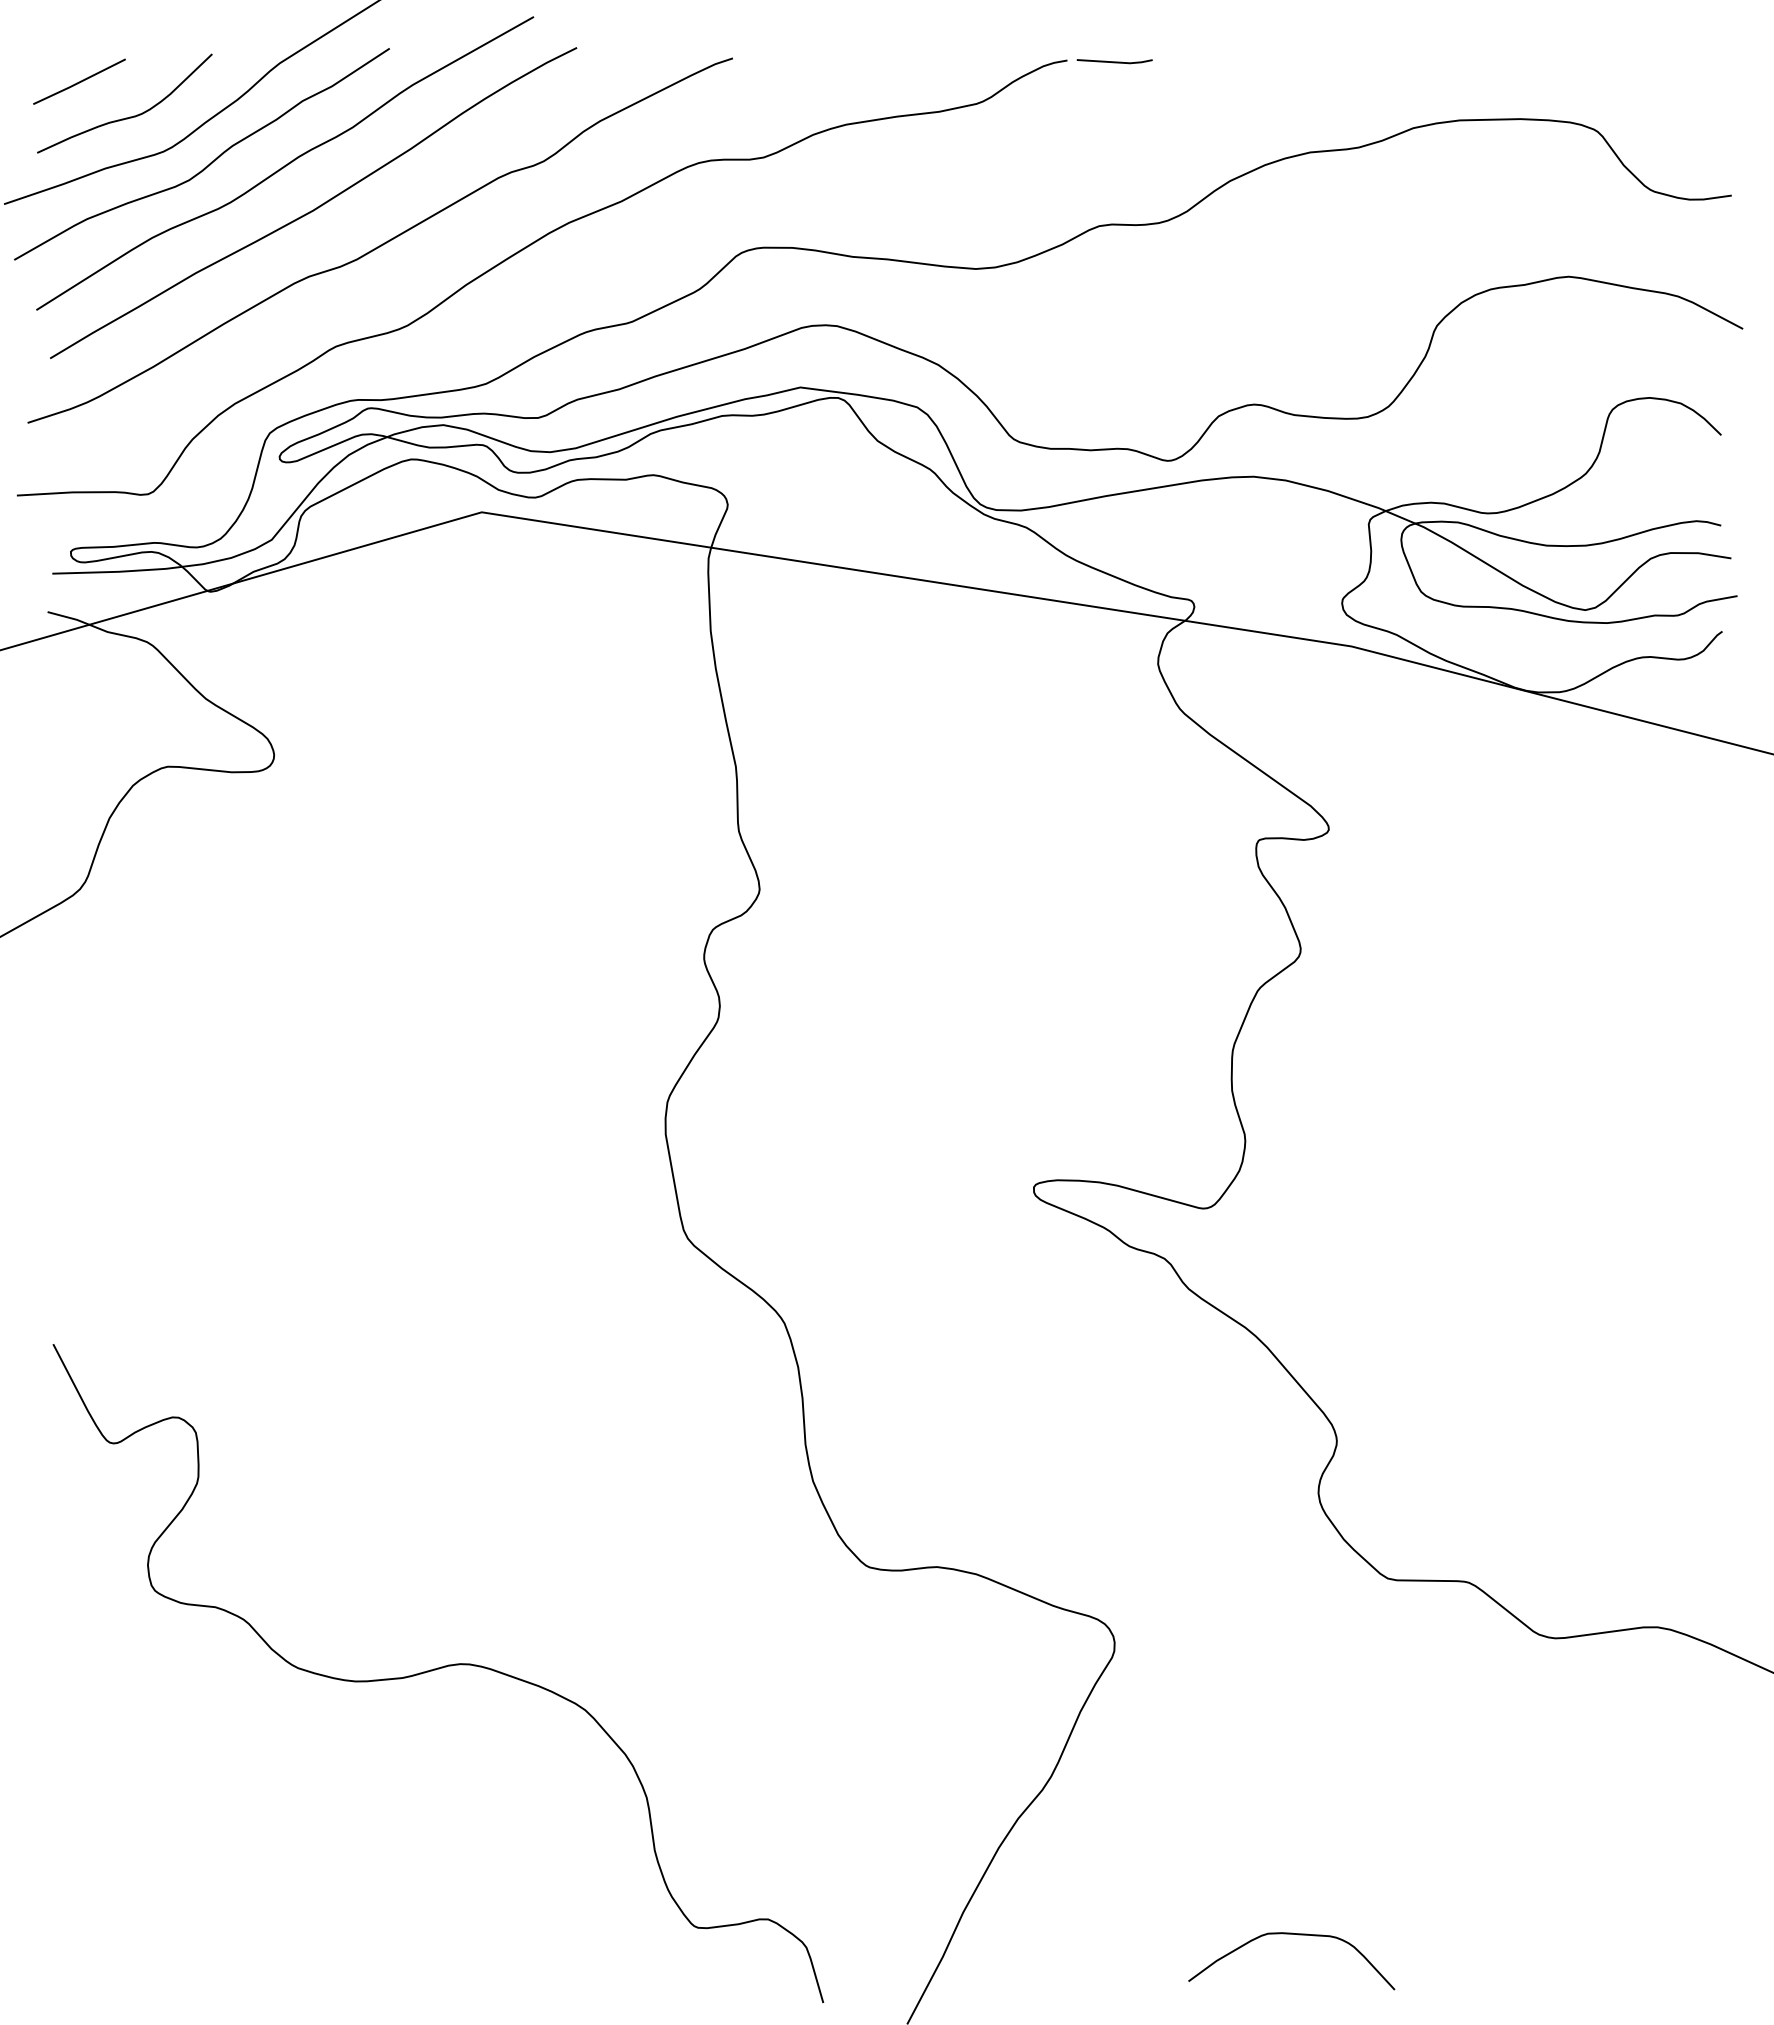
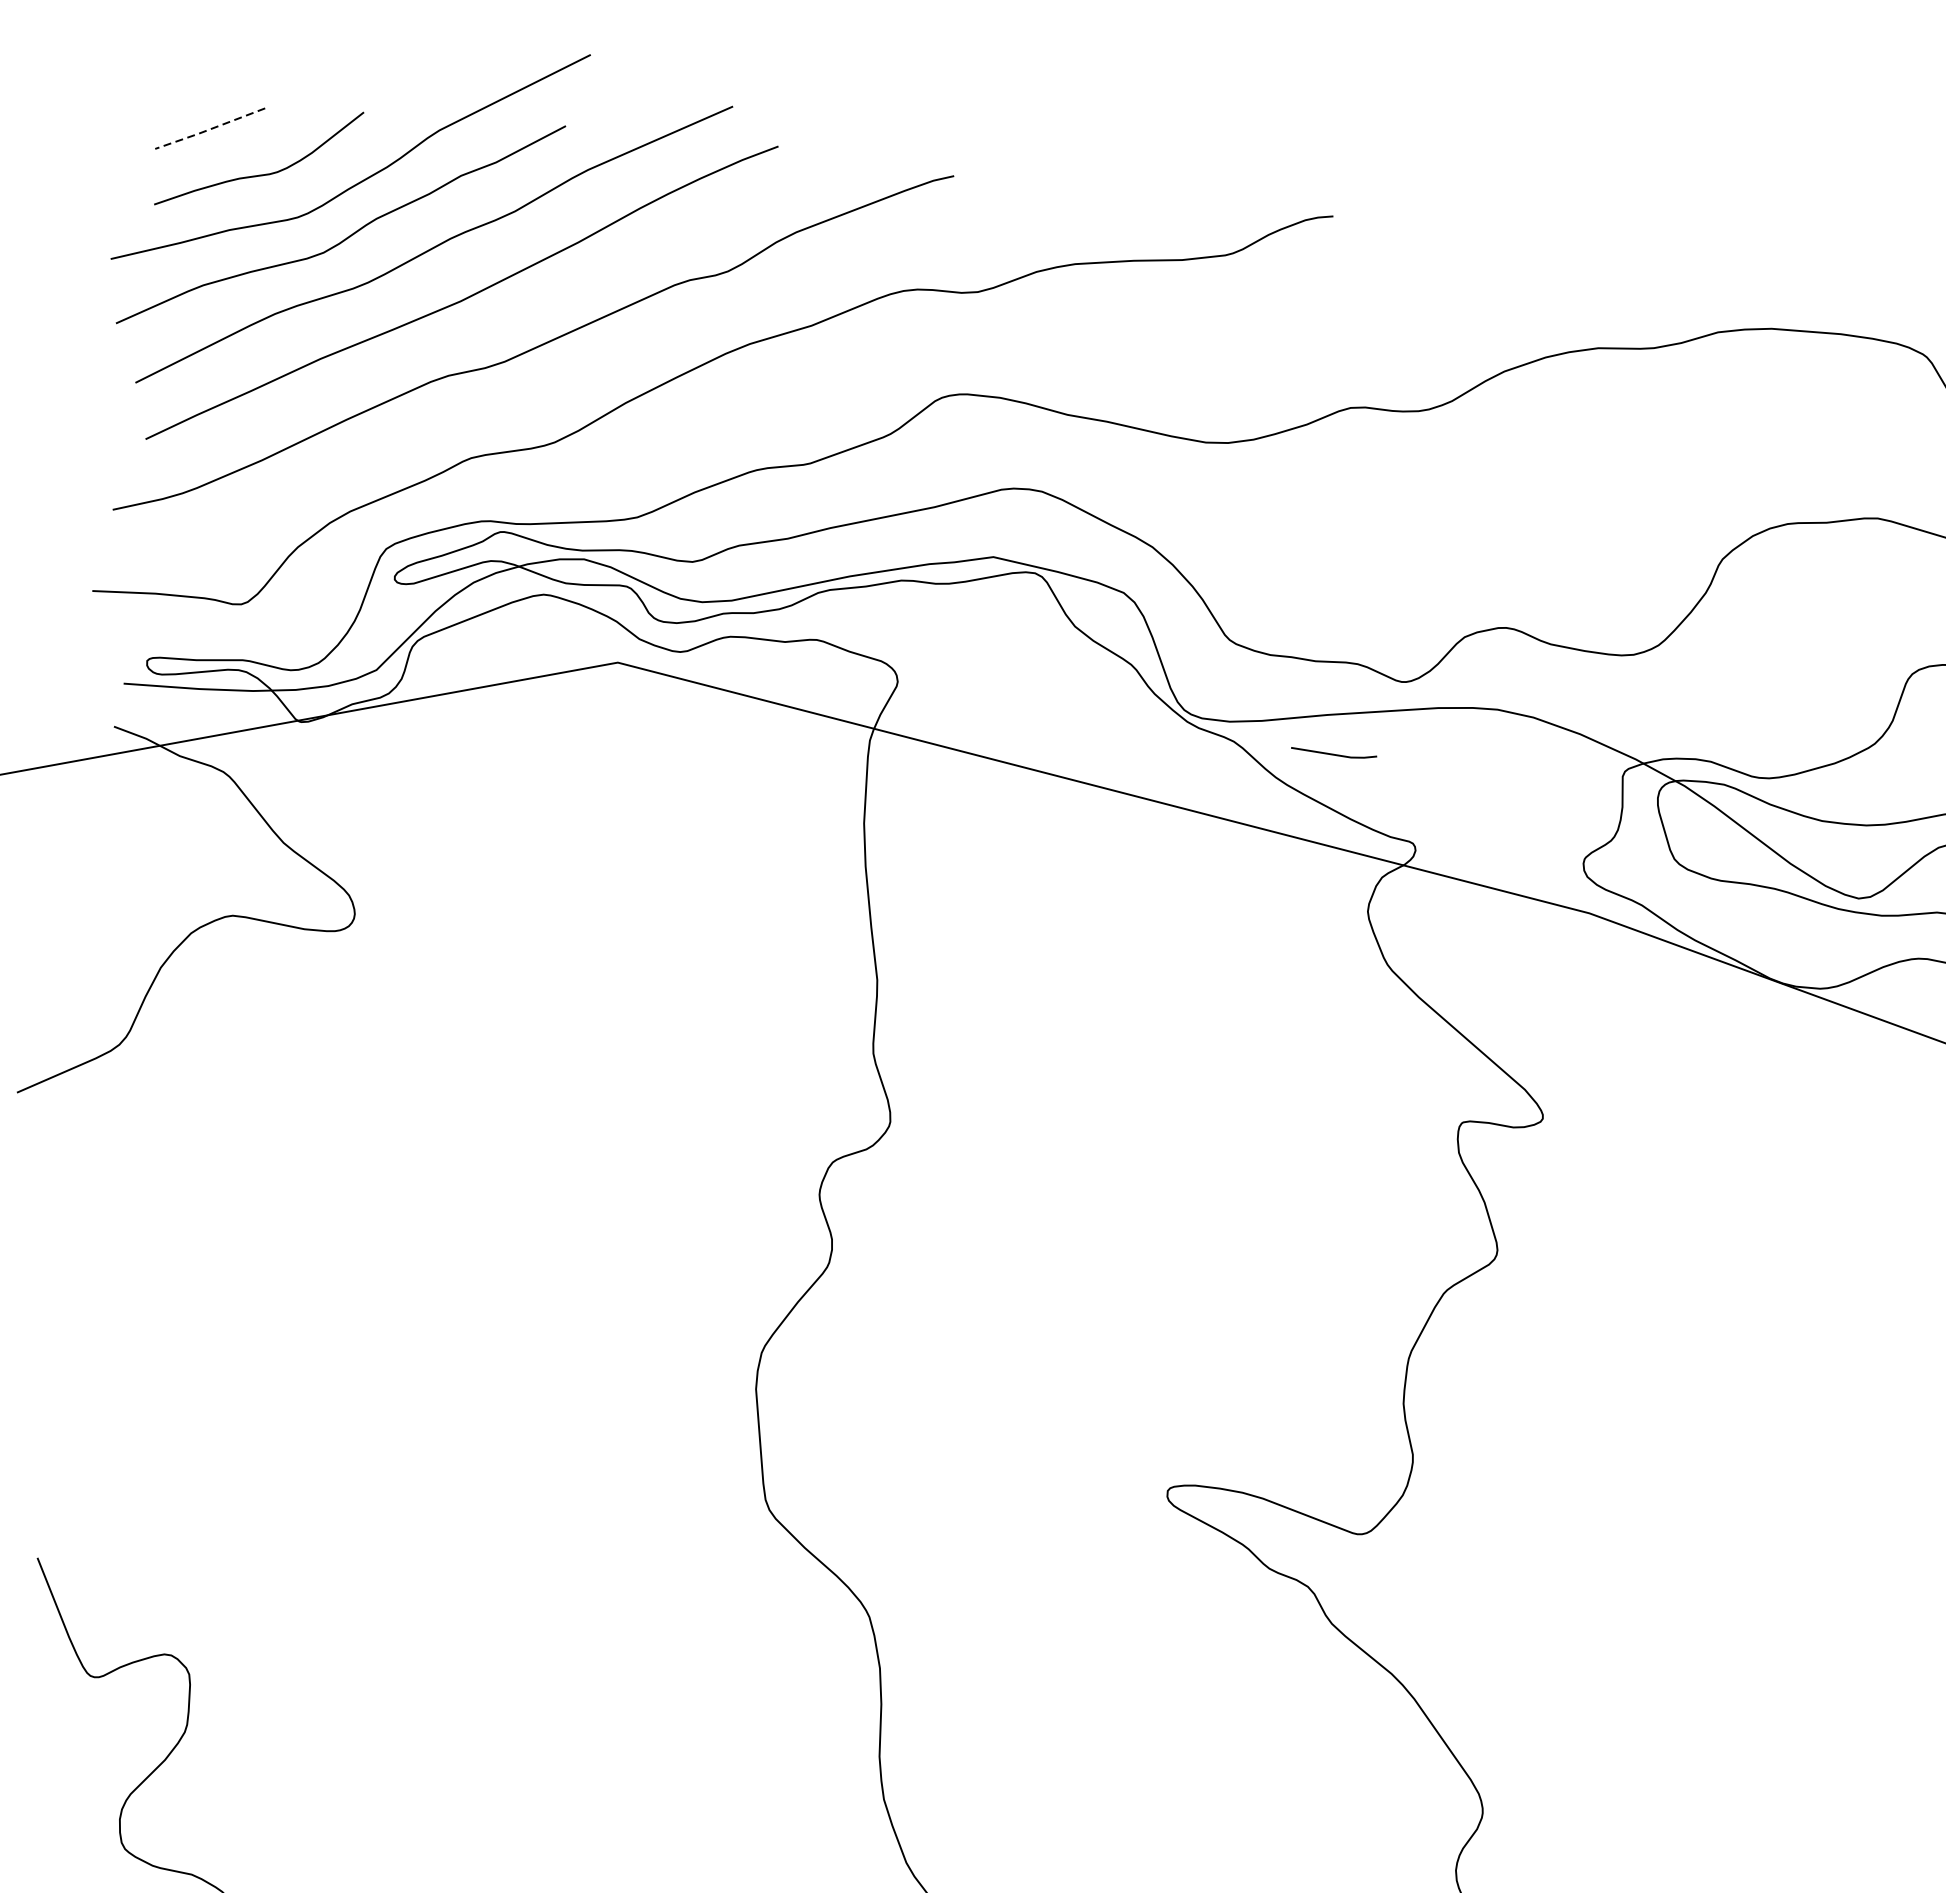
line: (1114, 61) -> (1333, 753), moved
line: (78, 82) -> (208, 129), solid -> dashed

